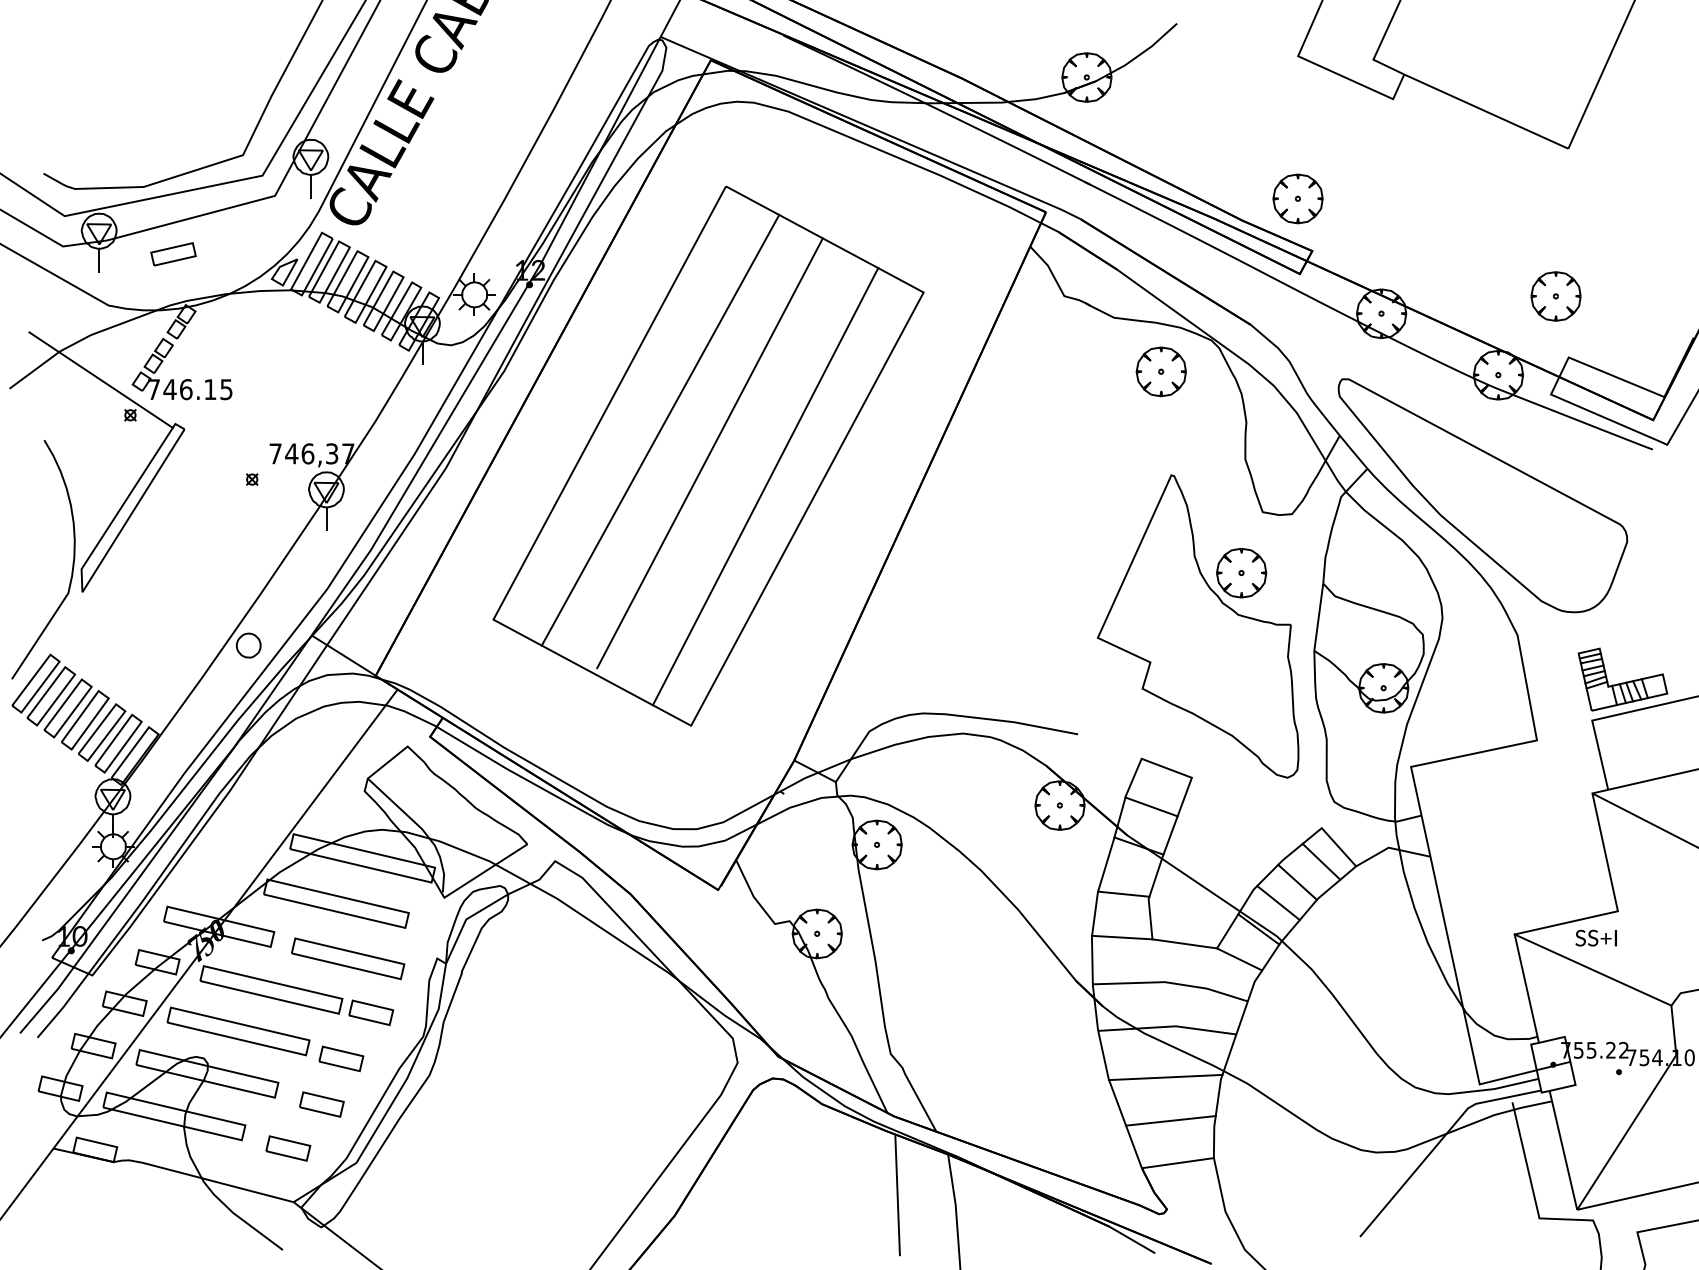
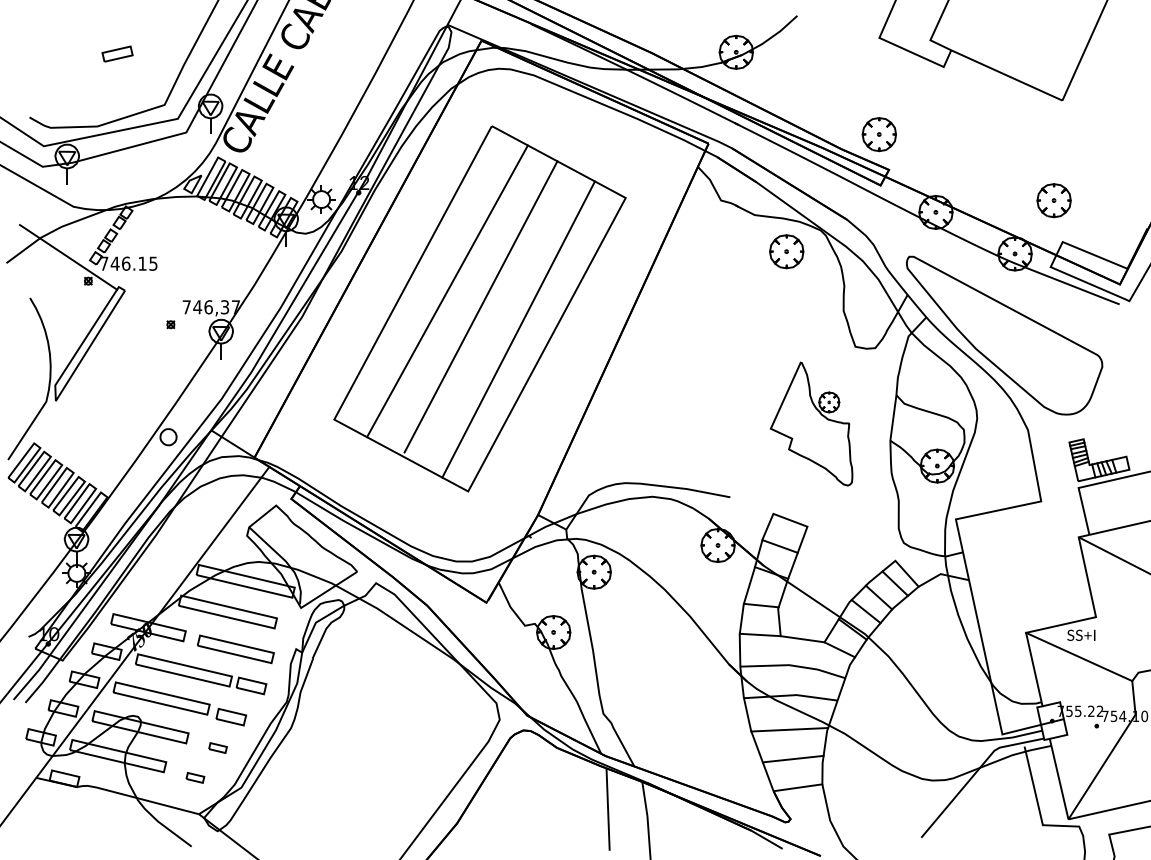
part: (173, 253) -> (117, 53), moved
part: (1197, 625) -> (811, 423), size x0.6
part: (321, 1103) -> (217, 747), size x0.6
part: (288, 1147) -> (195, 777), size x0.6

